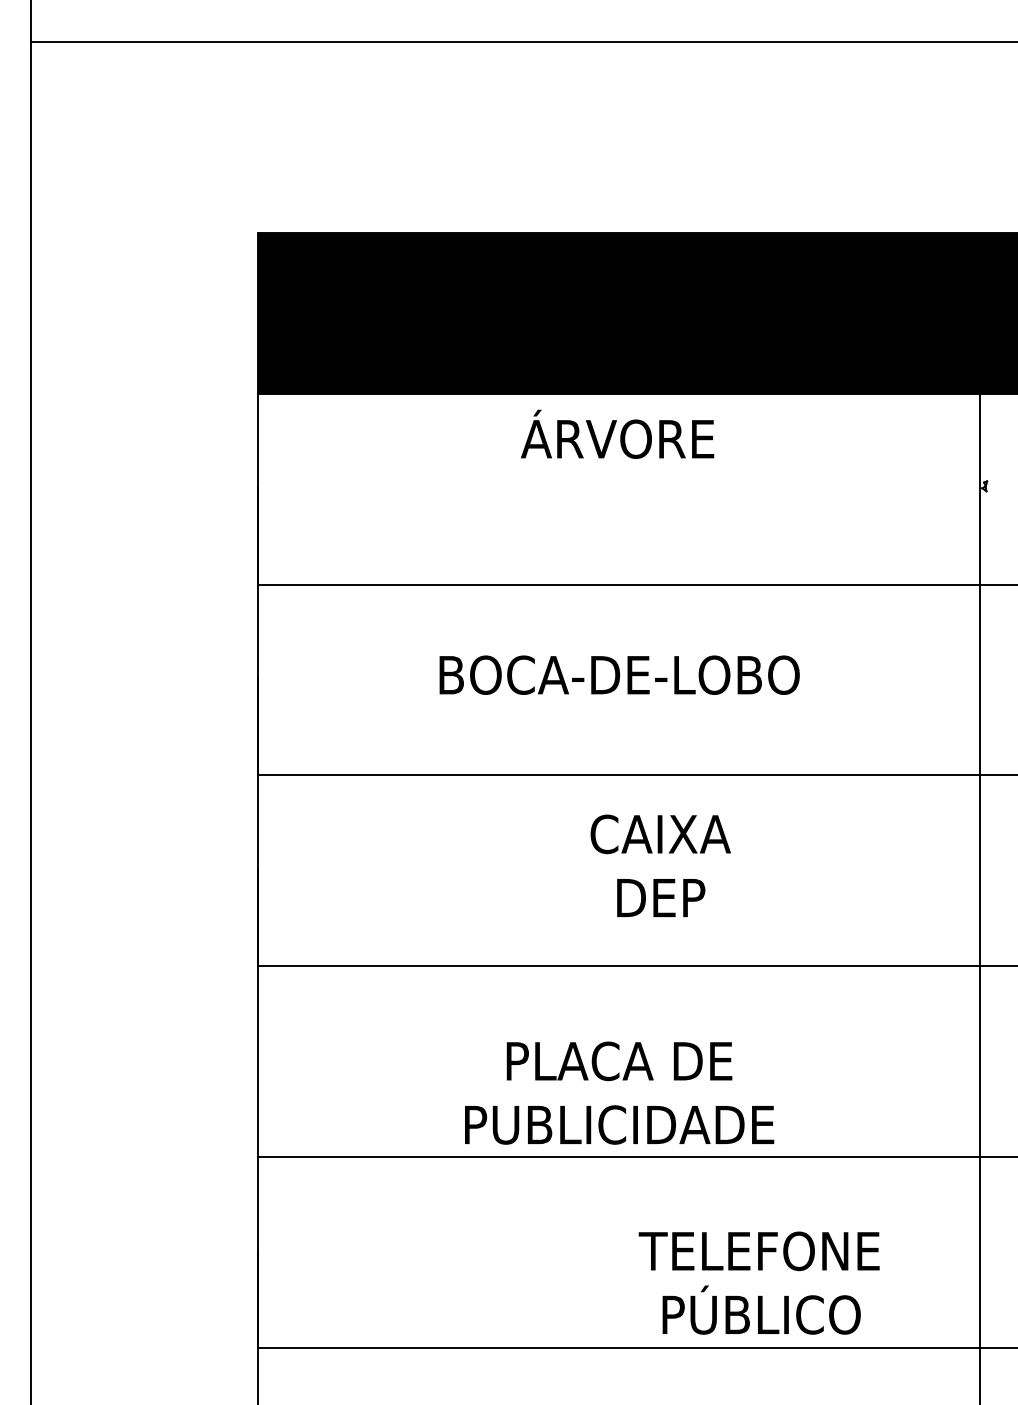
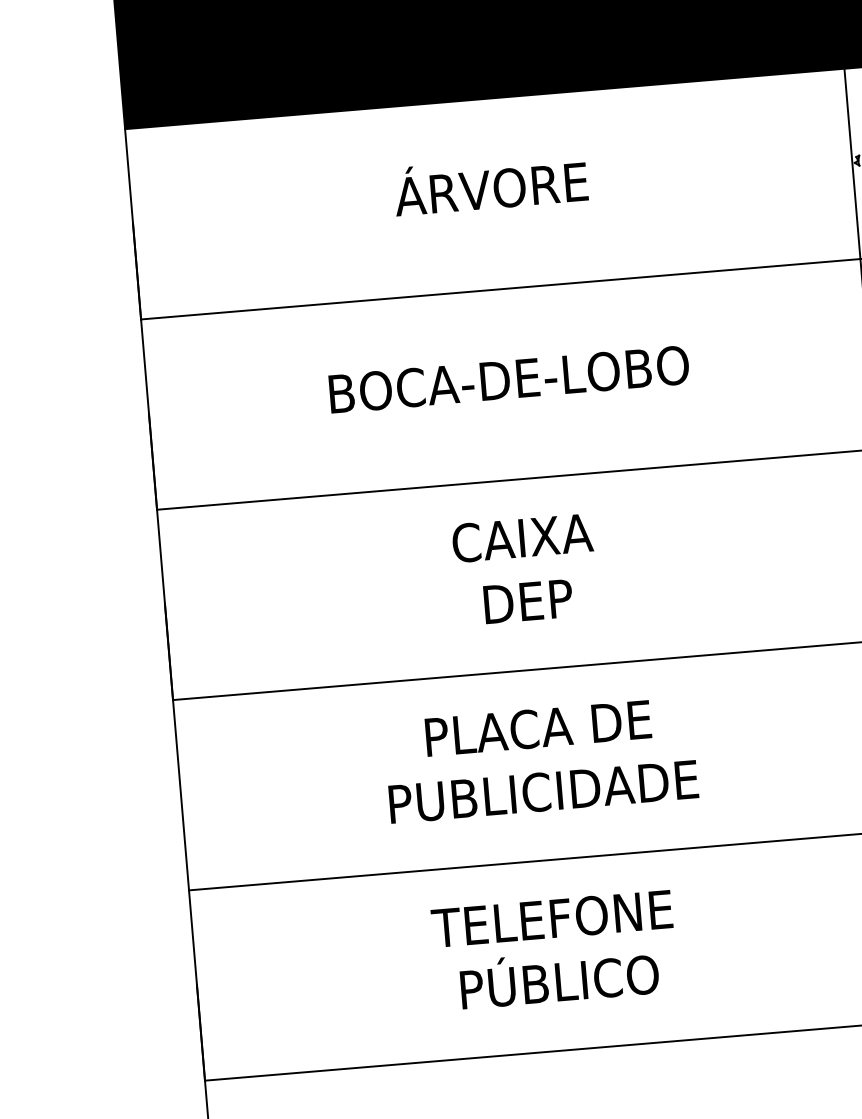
text: (617, 433) -> (490, 183), moved
text: (660, 865) -> (525, 569), moved
text: (619, 1092) -> (540, 759), moved
text: (758, 1282) -> (553, 950), moved

